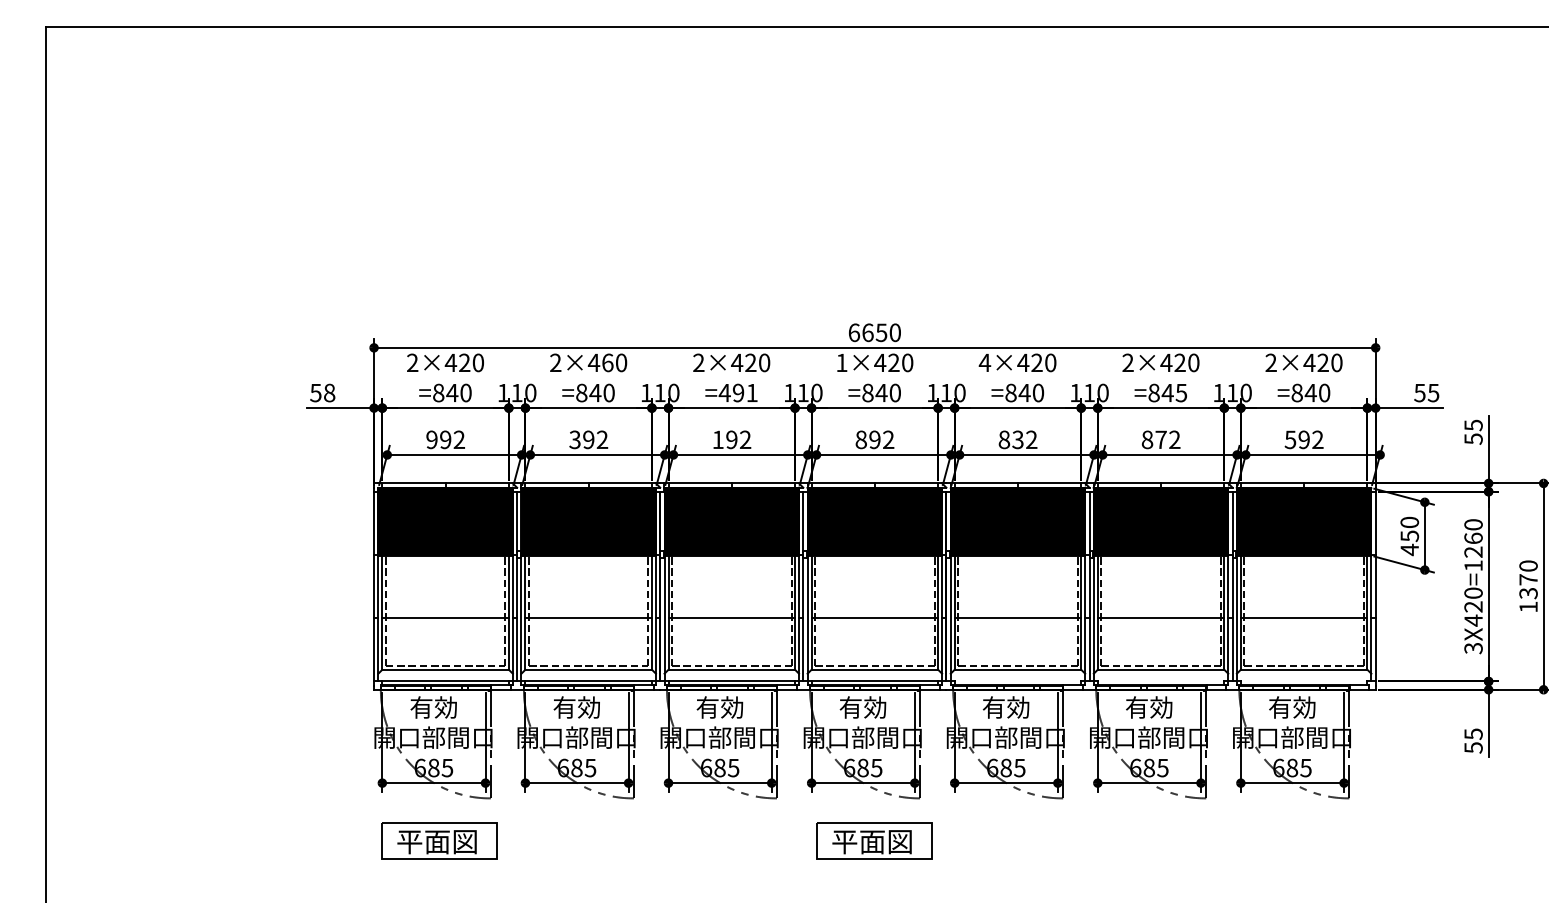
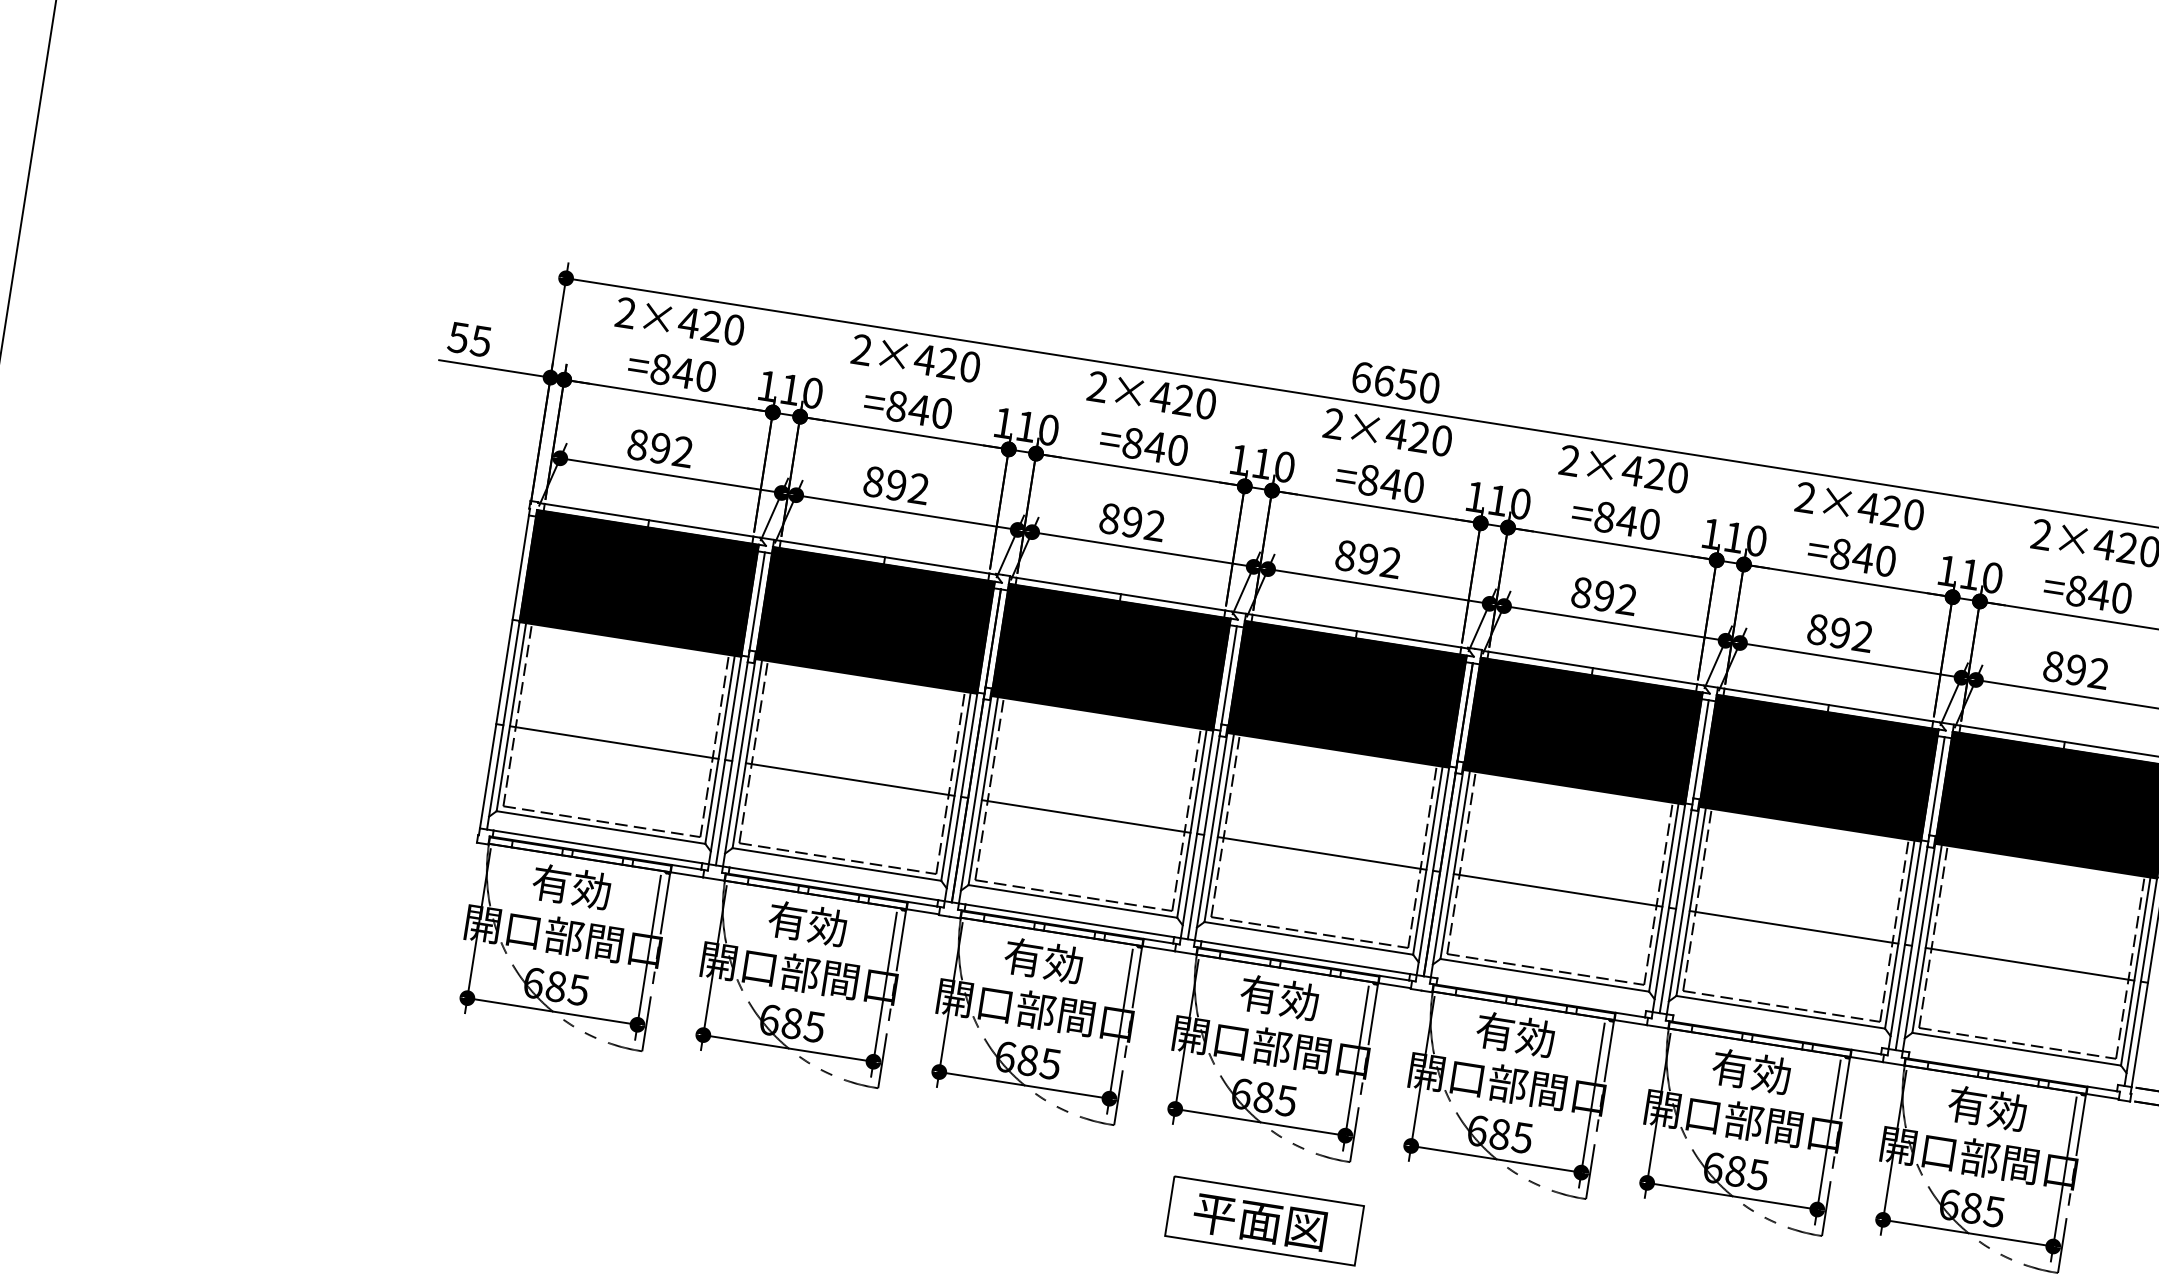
text: (607, 362) -> (947, 362), 2×460 -> 2×420
text: (841, 362) -> (1333, 423), 1×420 -> 2×420
text: (984, 362) -> (1568, 460), 4×420 -> 2×420
text: (329, 392) -> (481, 340), 58 -> 55
text: (737, 392) -> (1153, 445), =491 -> =840
text: (1181, 392) -> (1886, 560), =845 -> =840
text: (431, 439) -> (637, 444), 992 -> 892
text: (574, 439) -> (872, 481), 392 -> 892
text: (717, 439) -> (1108, 518), 192 -> 892
text: (1017, 439) -> (1603, 595), 832 -> 892
text: (1160, 439) -> (1839, 632), 872 -> 892
text: (1290, 439) -> (2053, 666), 592 -> 892
part: (439, 840) -> (546, 1107), removed

